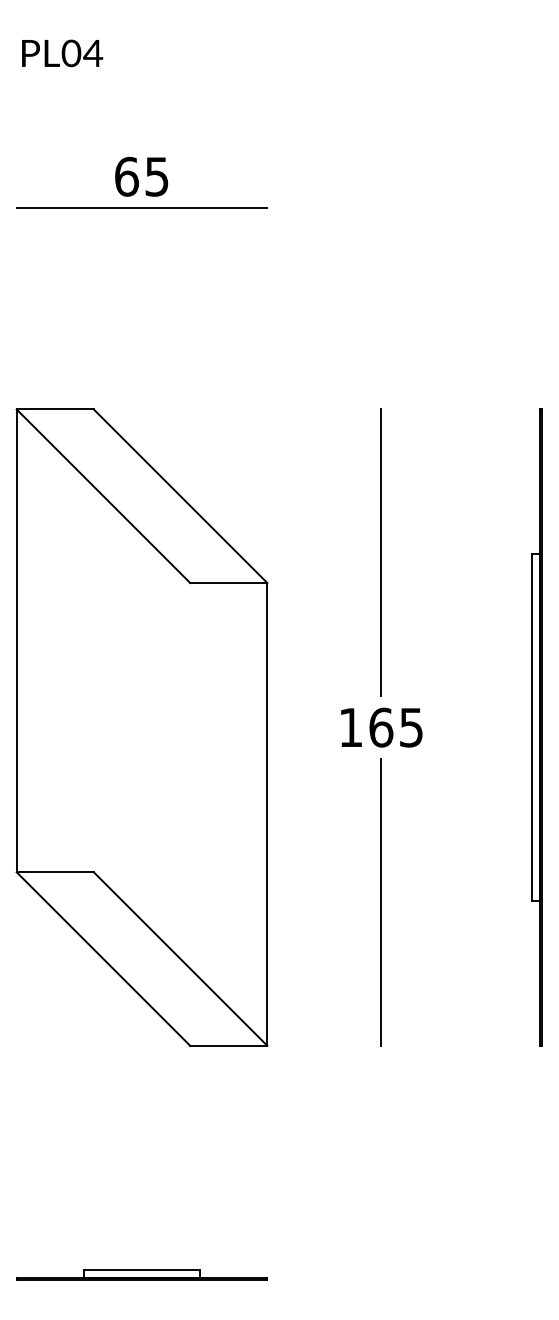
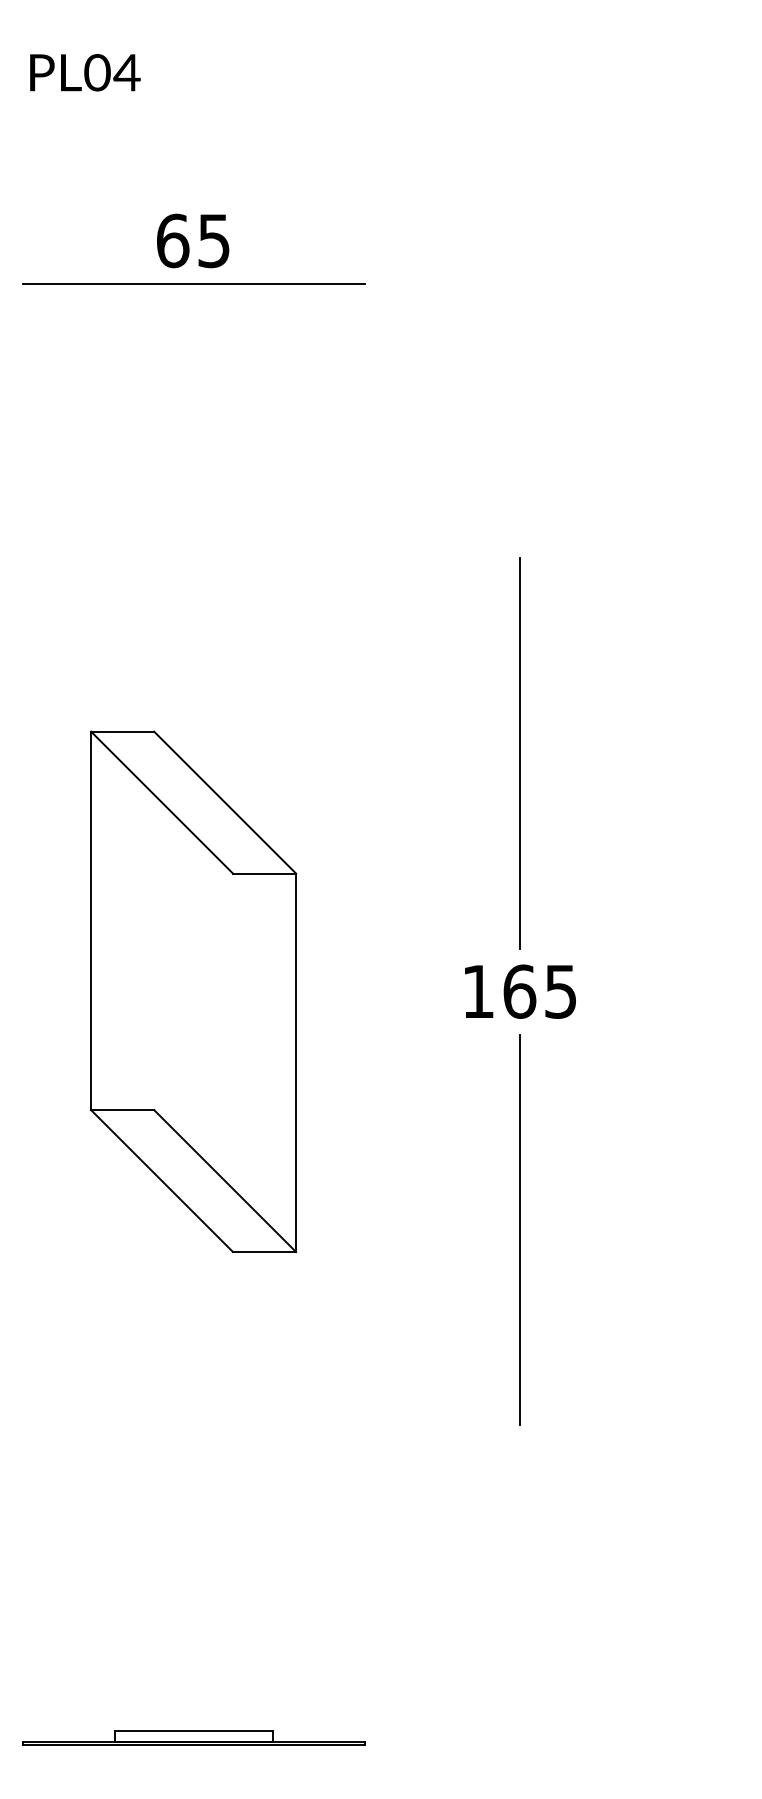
part: (141, 727) -> (193, 991), size x0.6
part: (536, 727) -> (731, 991), removed

